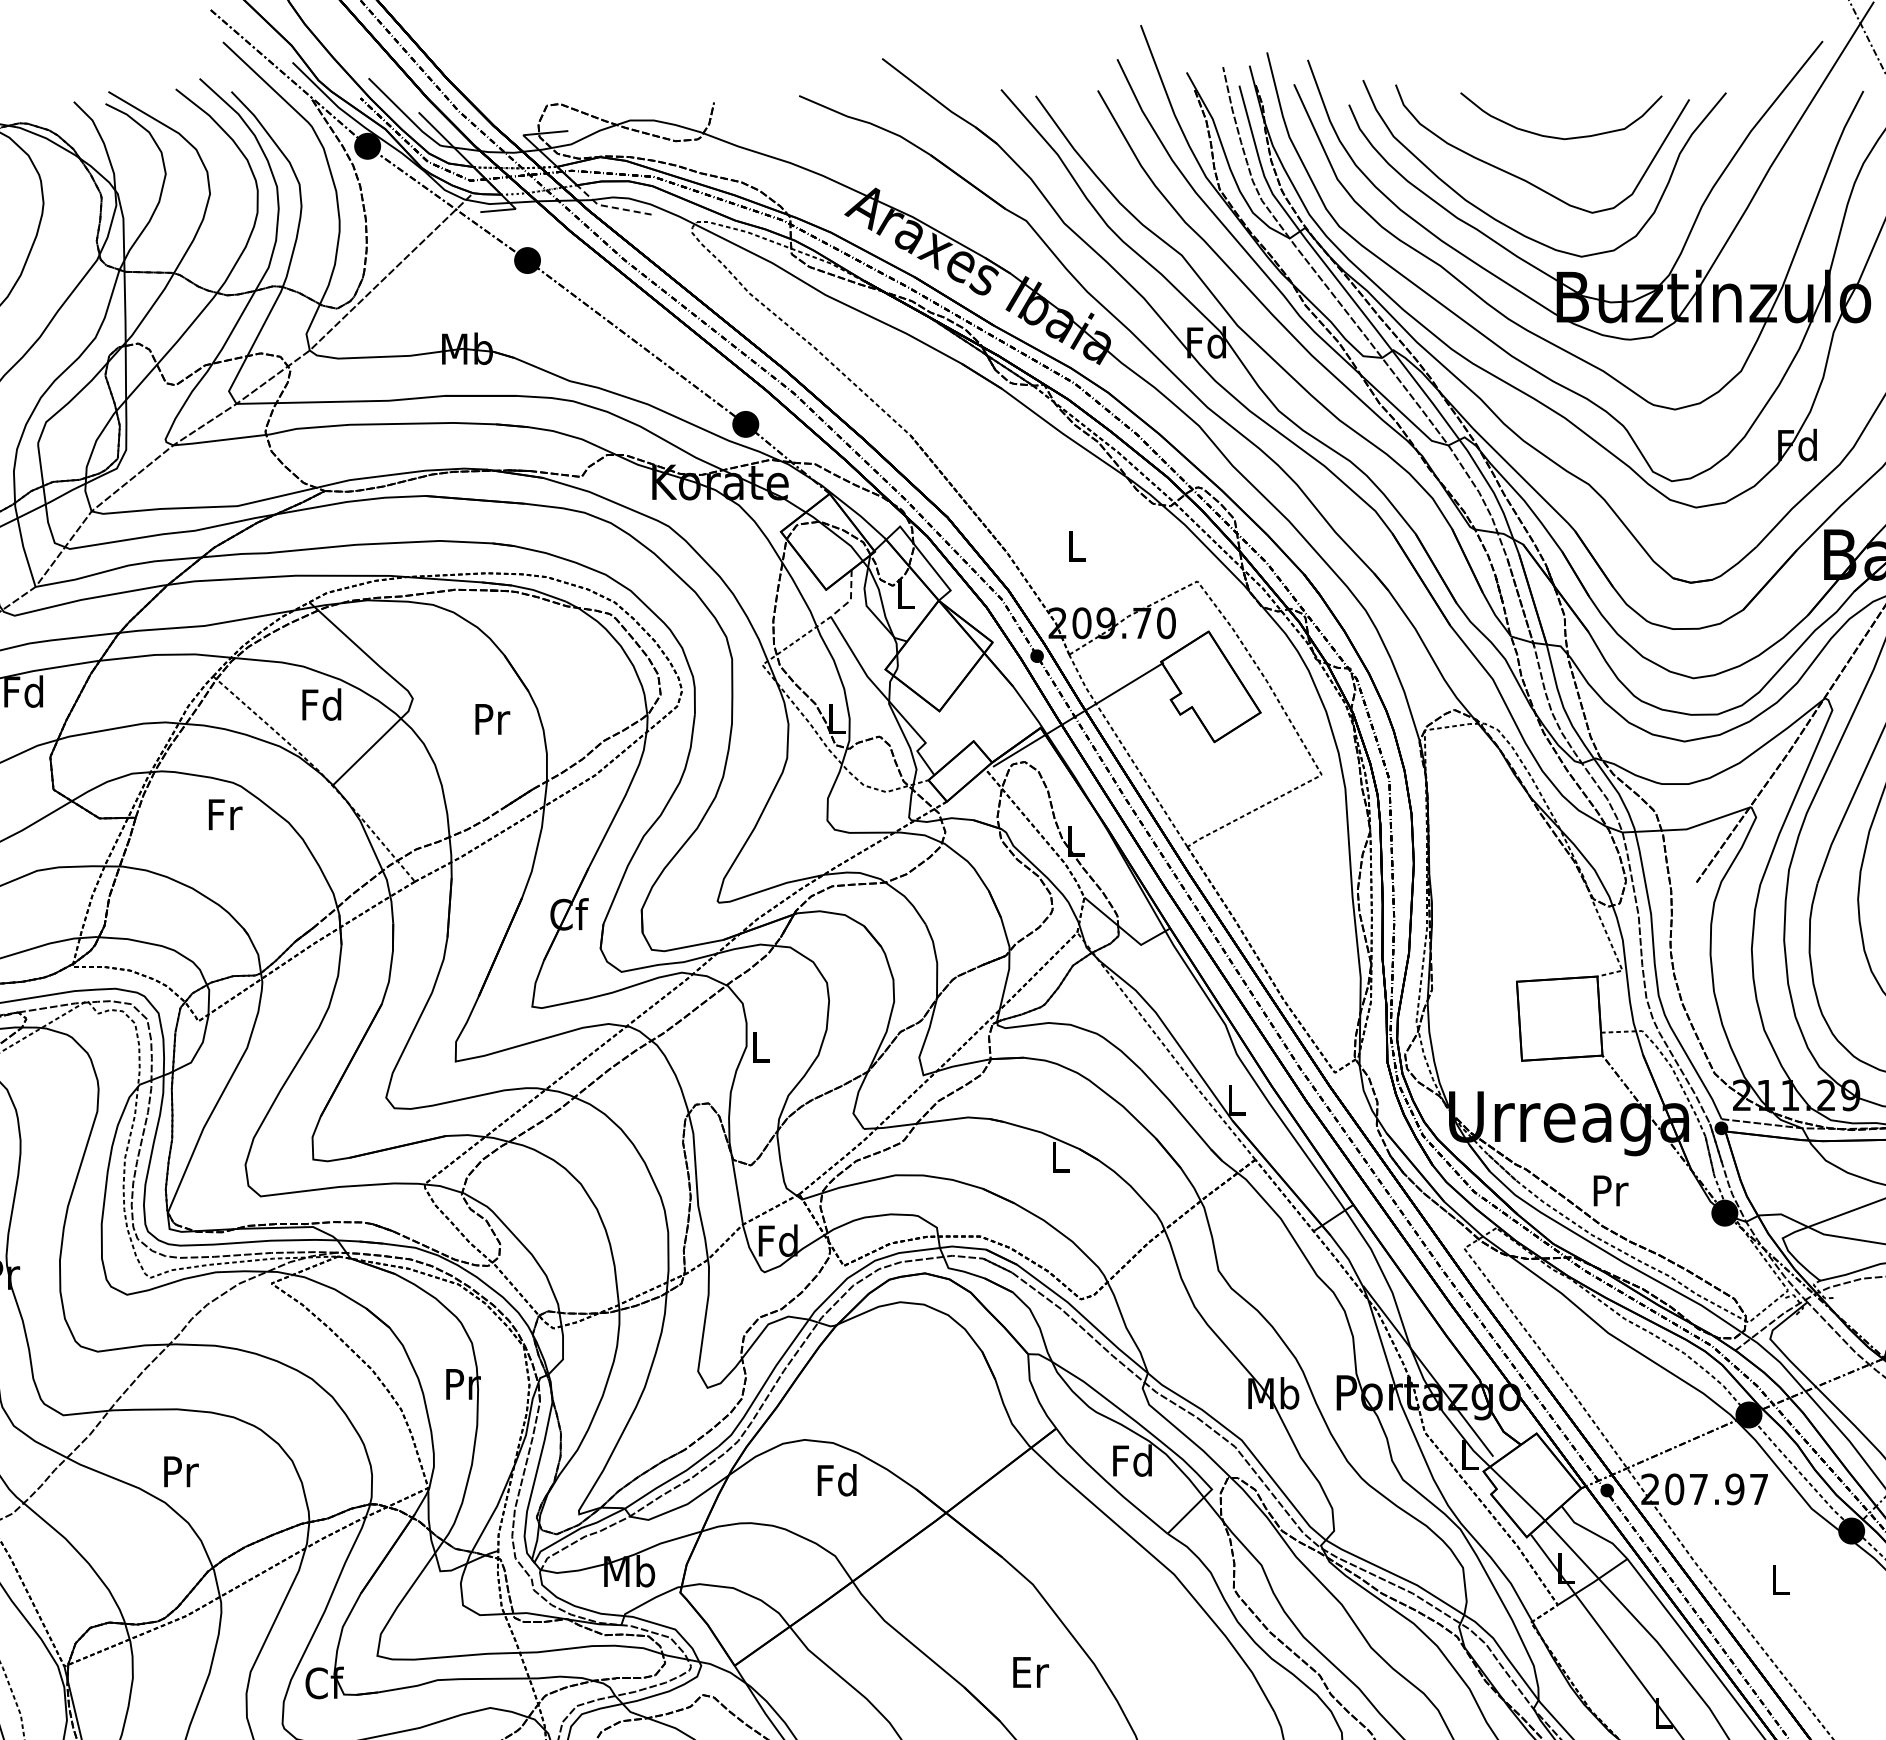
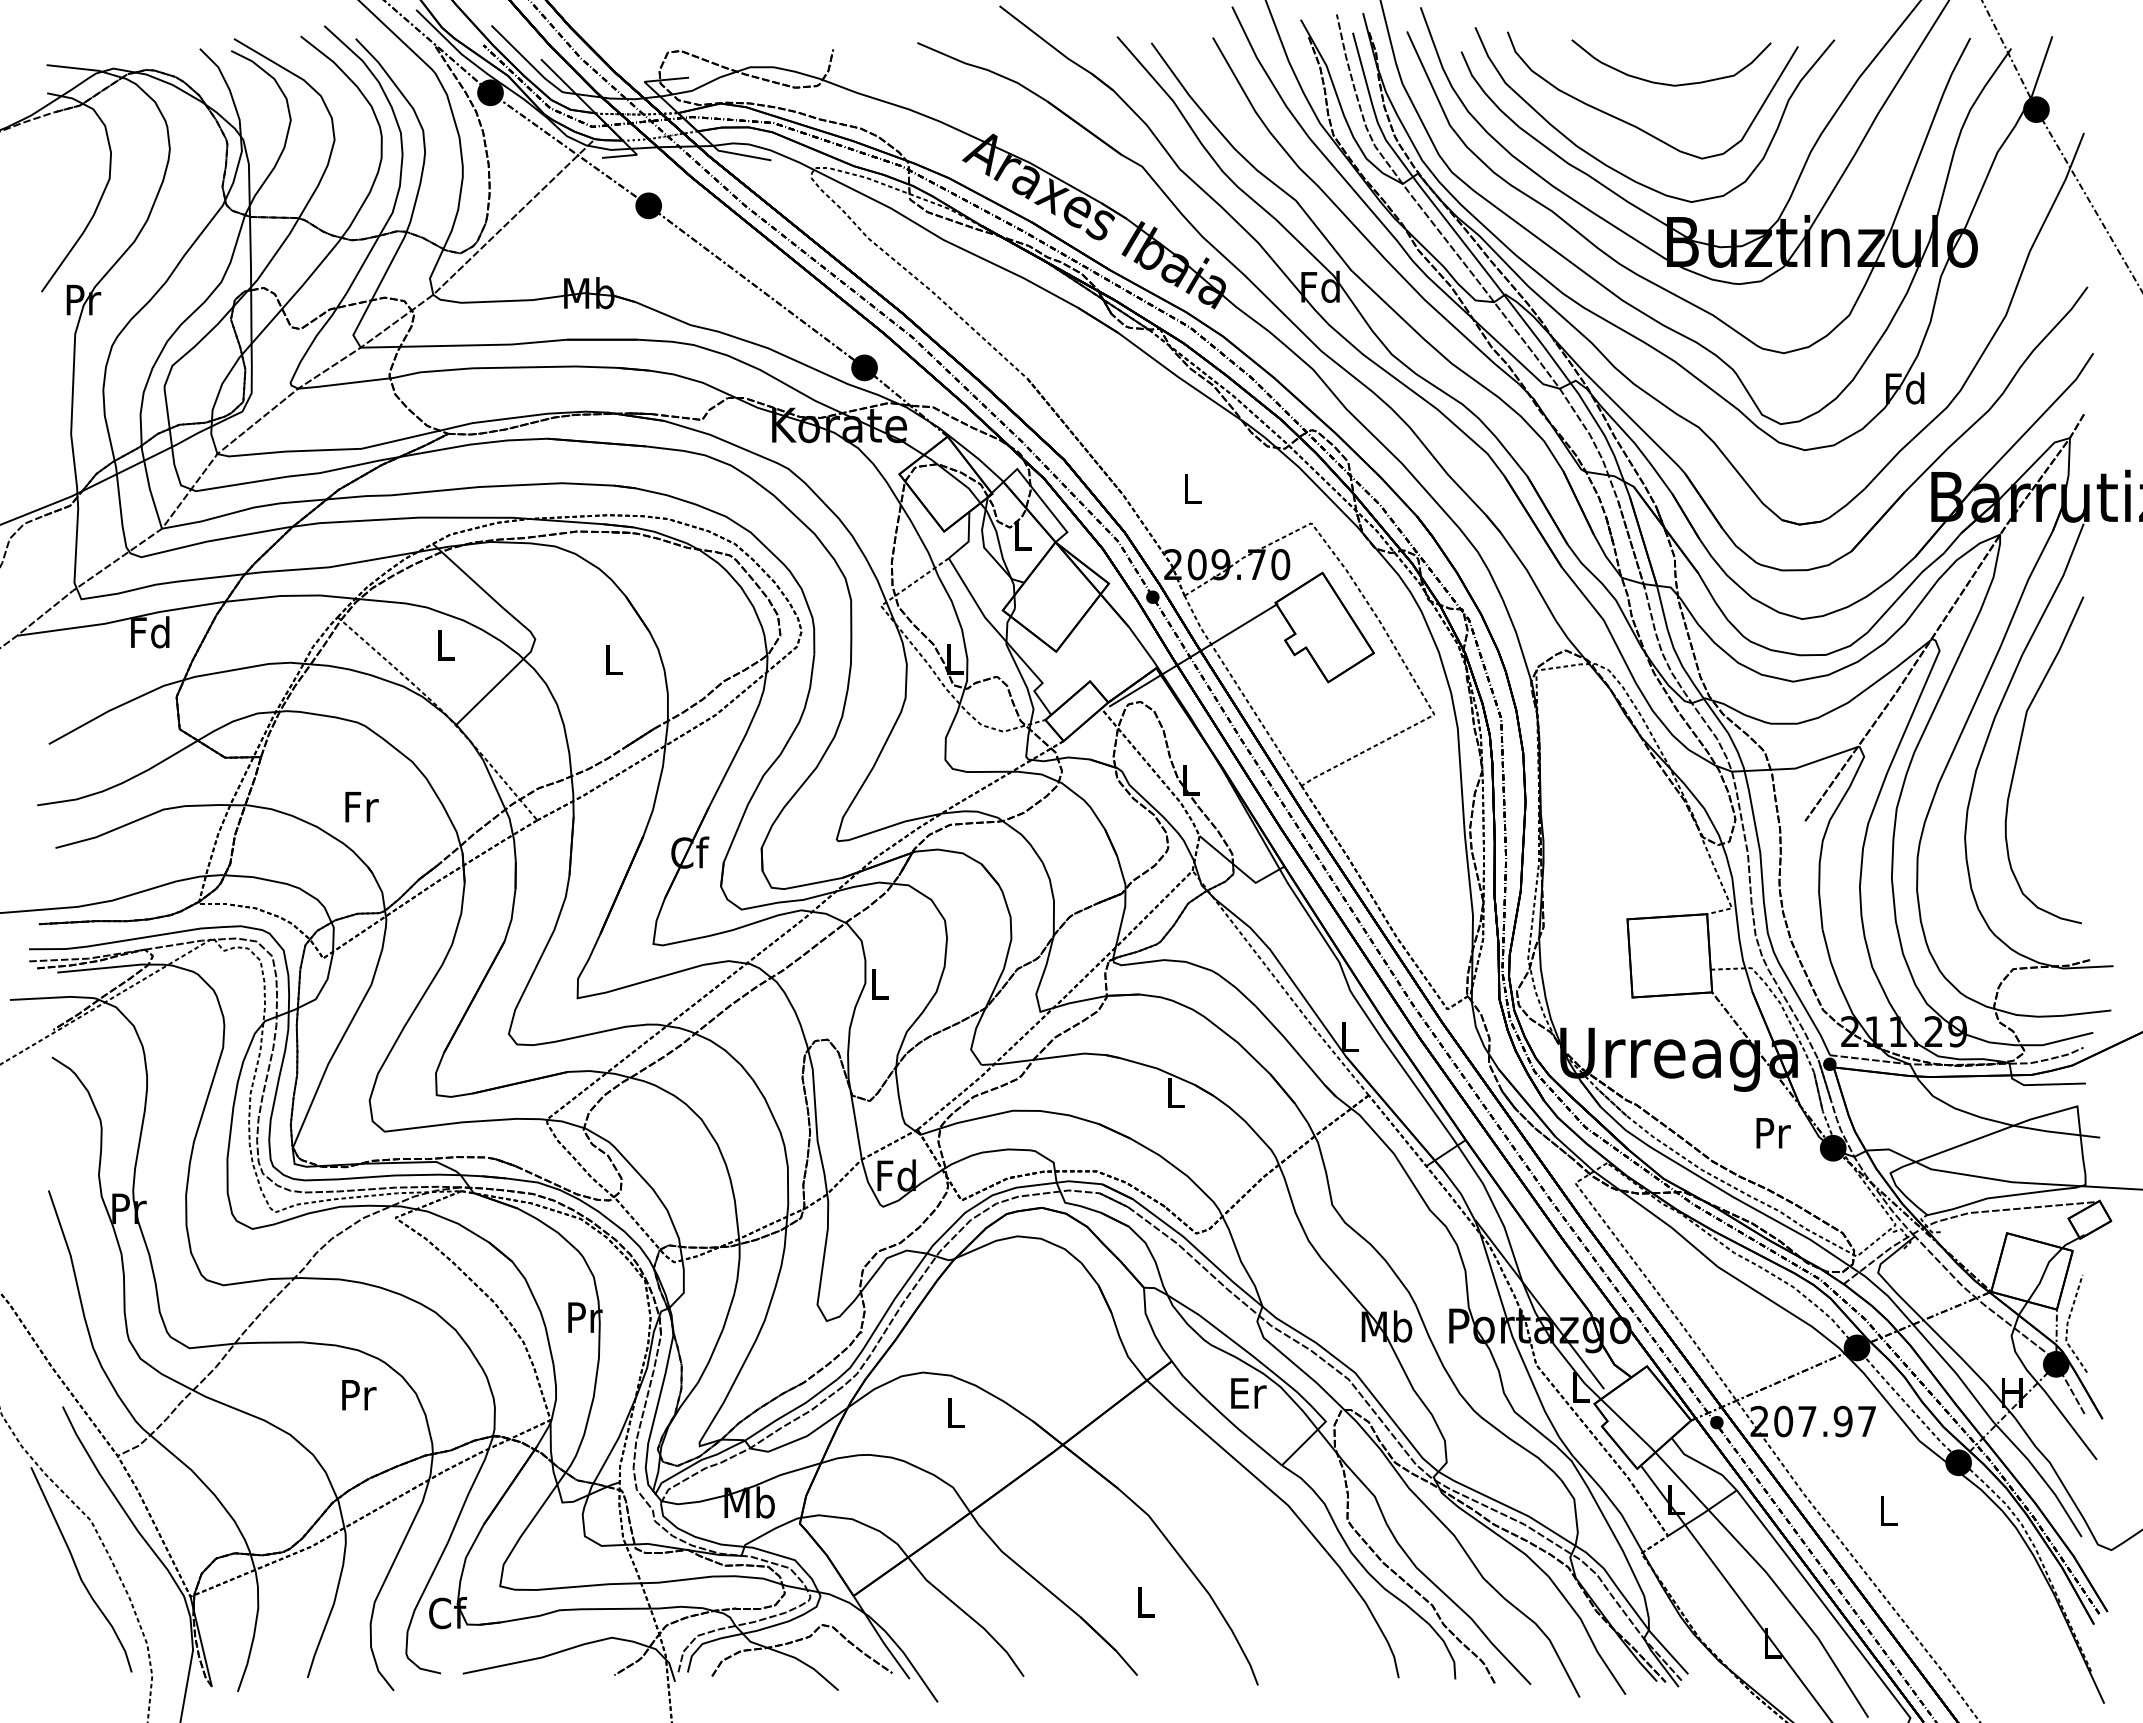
line: (610, 206) -> (730, 152), dashed -> solid
line: (850, 598) -> (968, 540), dashed -> solid
text: (322, 704) -> (445, 645), Fd -> L
text: (492, 719) -> (614, 659), Pr -> L
text: (225, 815) -> (361, 807), moved
text: (1610, 1191) -> (1773, 1133), moved
text: (1132, 1461) -> (1247, 1393), Fd -> Er
text: (181, 1472) -> (359, 1395), moved
text: (836, 1480) -> (954, 1412), Fd -> L
text: (1030, 1672) -> (1146, 1602), Er -> L

